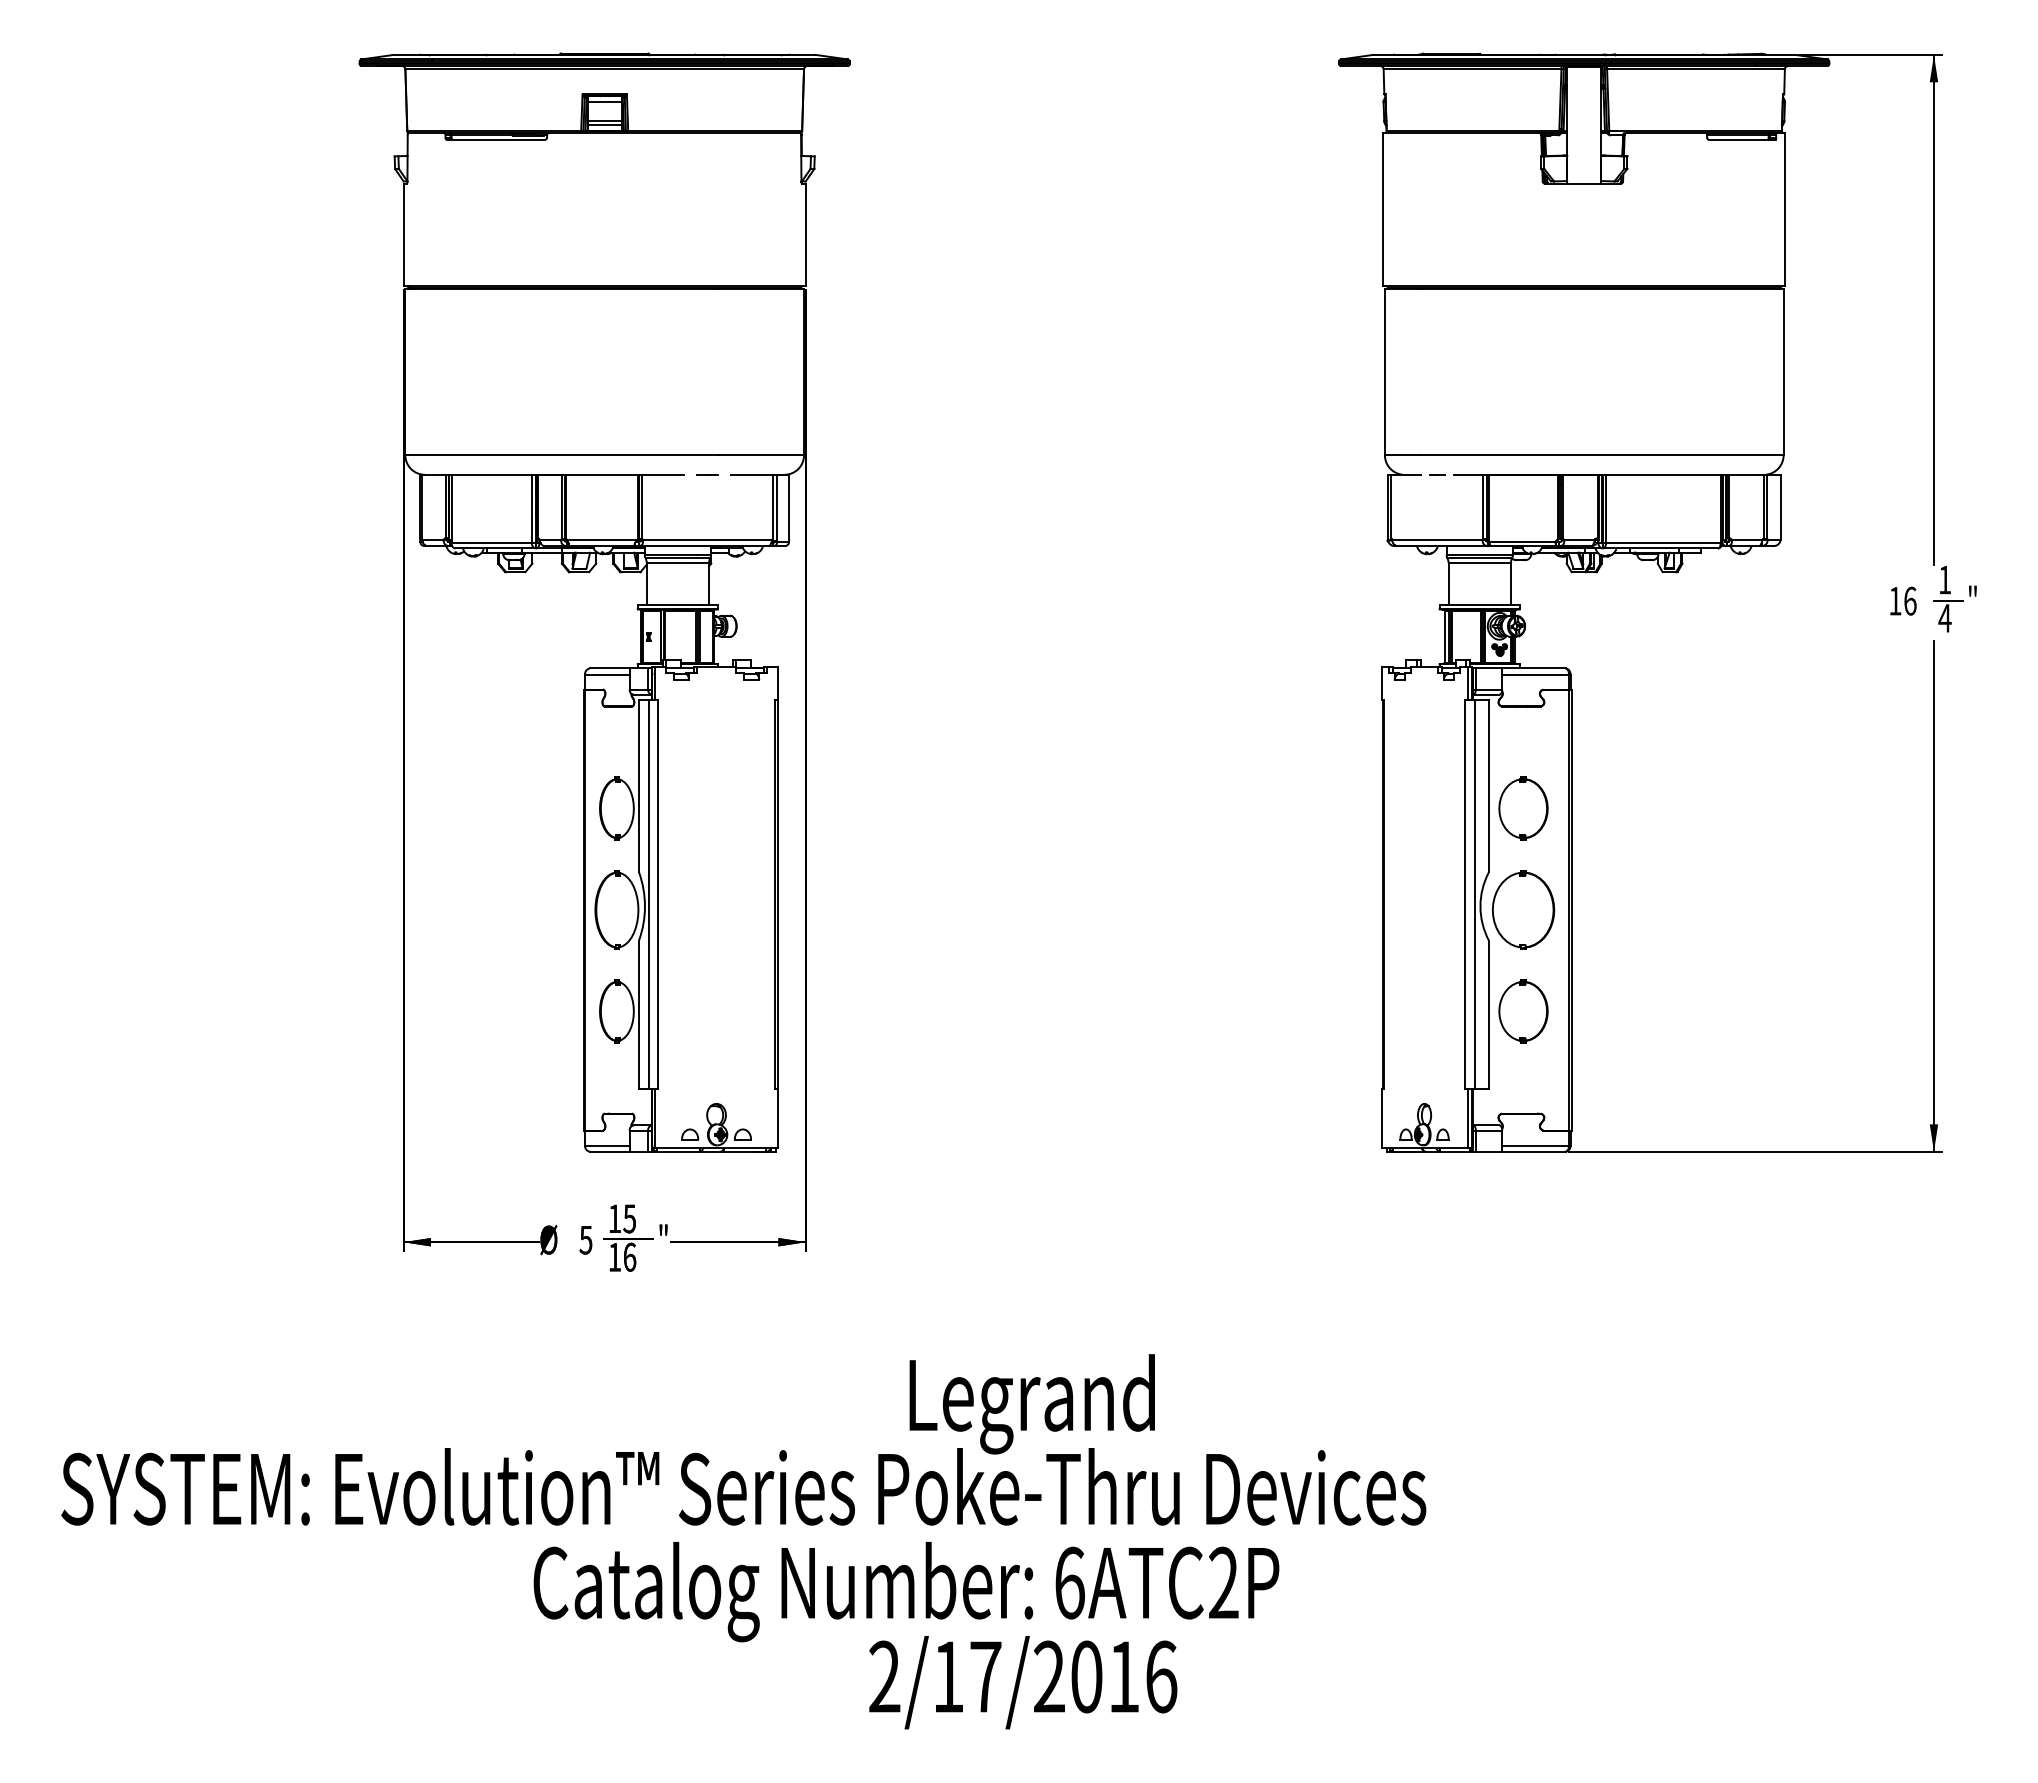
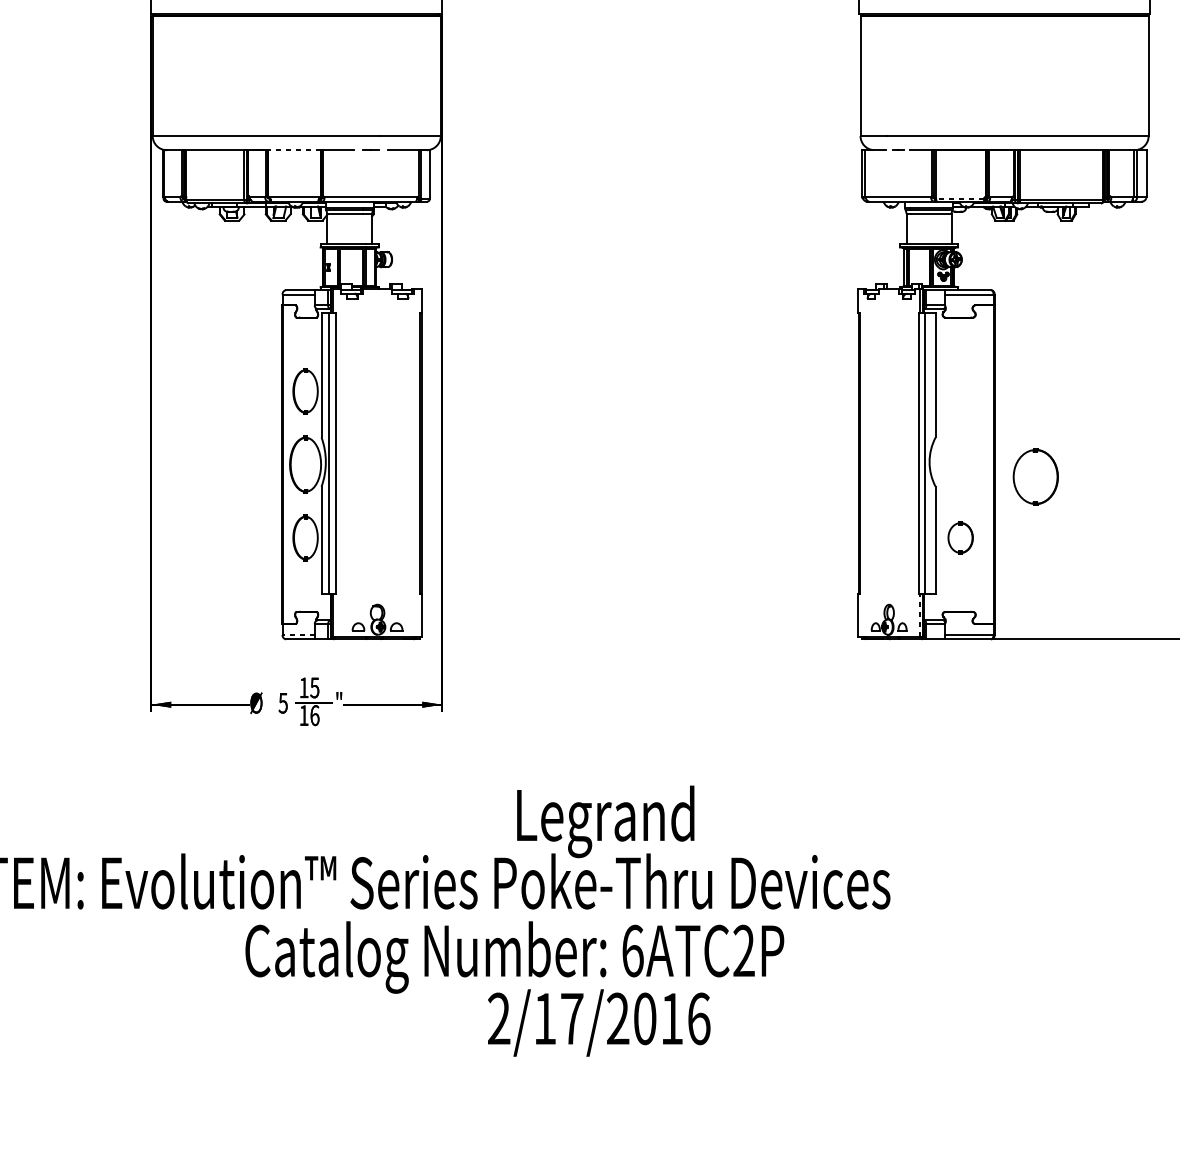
line: (601, 474) -> (294, 149), solid -> dashed
line: (1522, 541) -> (959, 198), solid -> dashed
part: (1523, 808) -> (960, 391), removed
part: (1523, 909) -> (1035, 476), moved
part: (1523, 1011) -> (960, 538), size x0.7
line: (1467, 1118) -> (920, 615), solid -> dashed
line: (606, 1145) -> (298, 634), solid -> dashed

